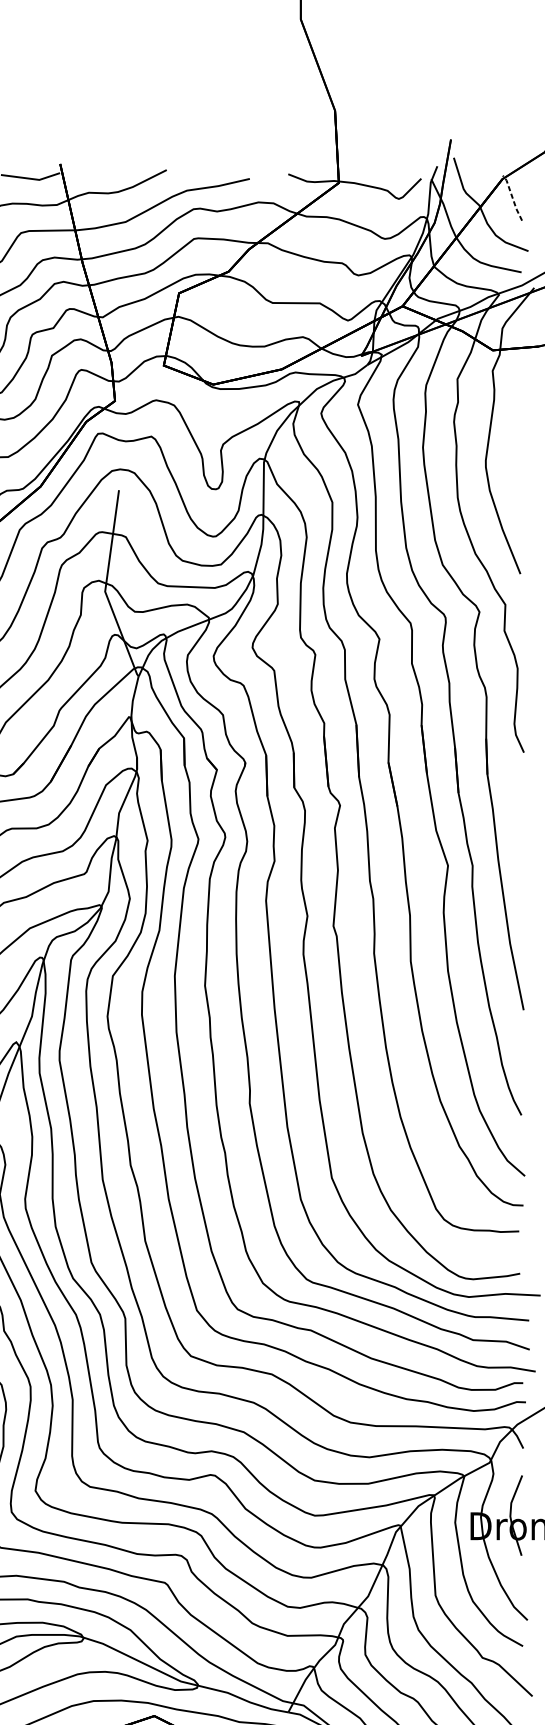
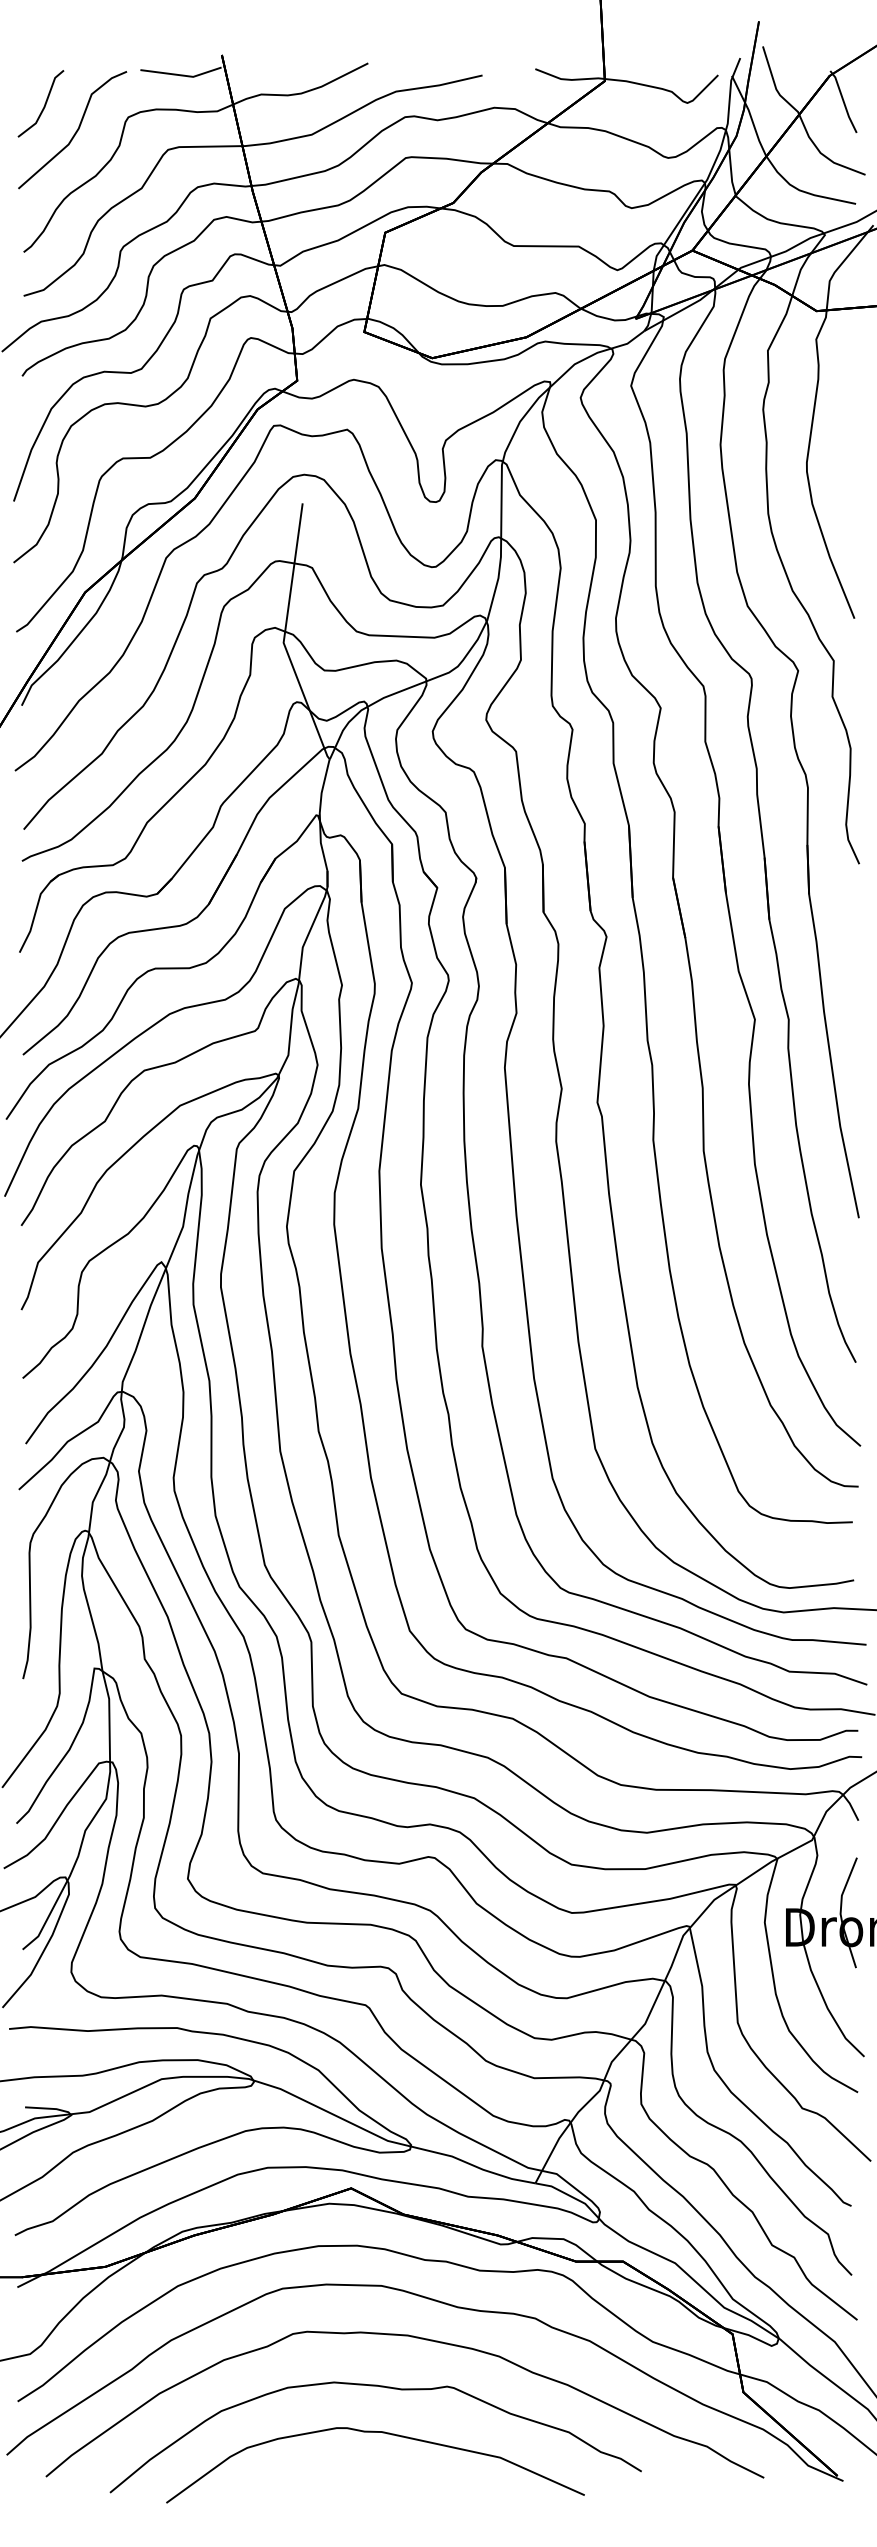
line: (512, 197) -> (843, 100), dashed -> solid

